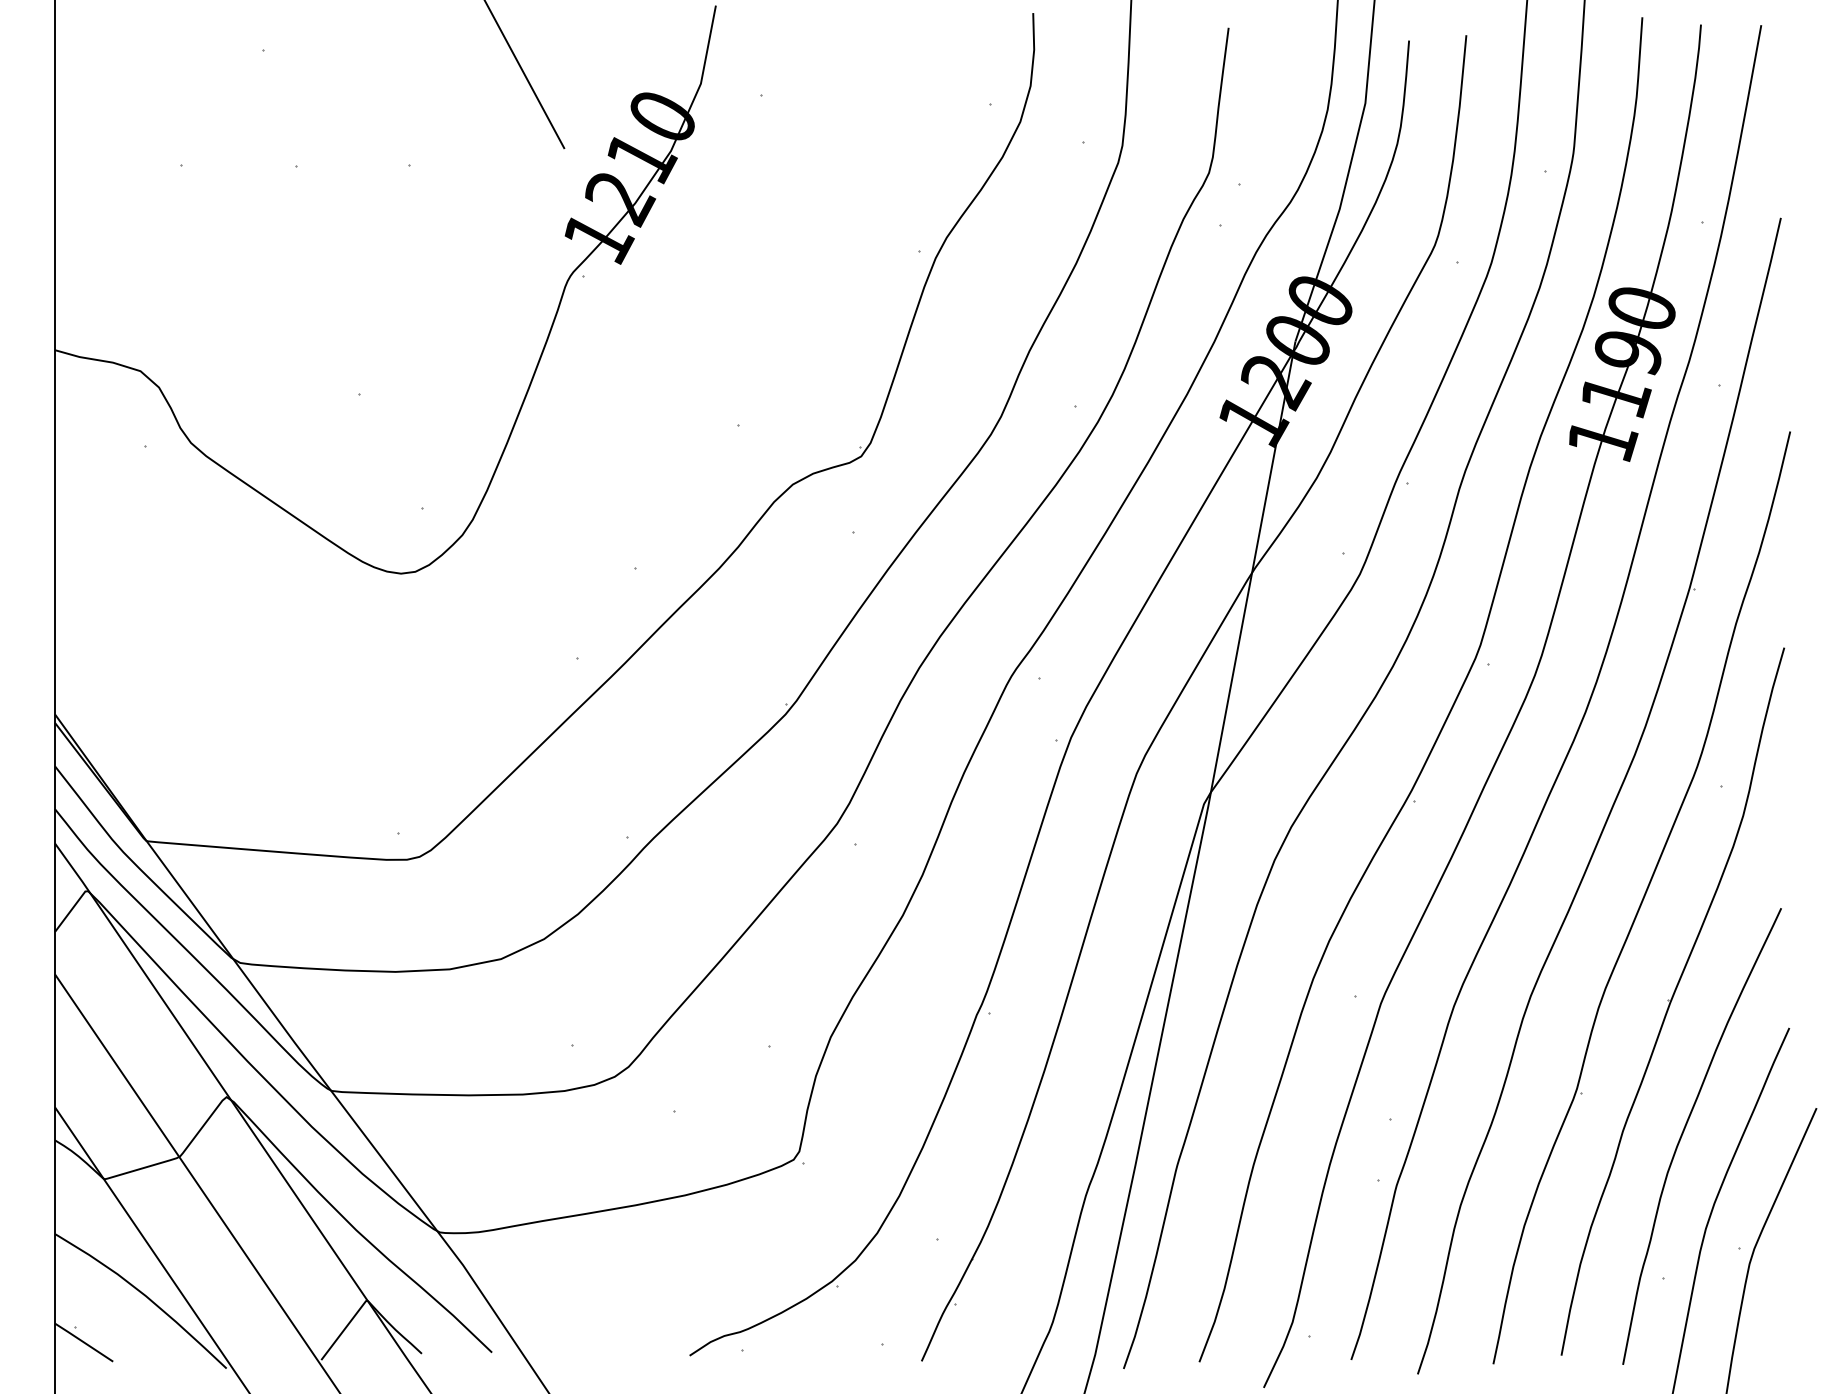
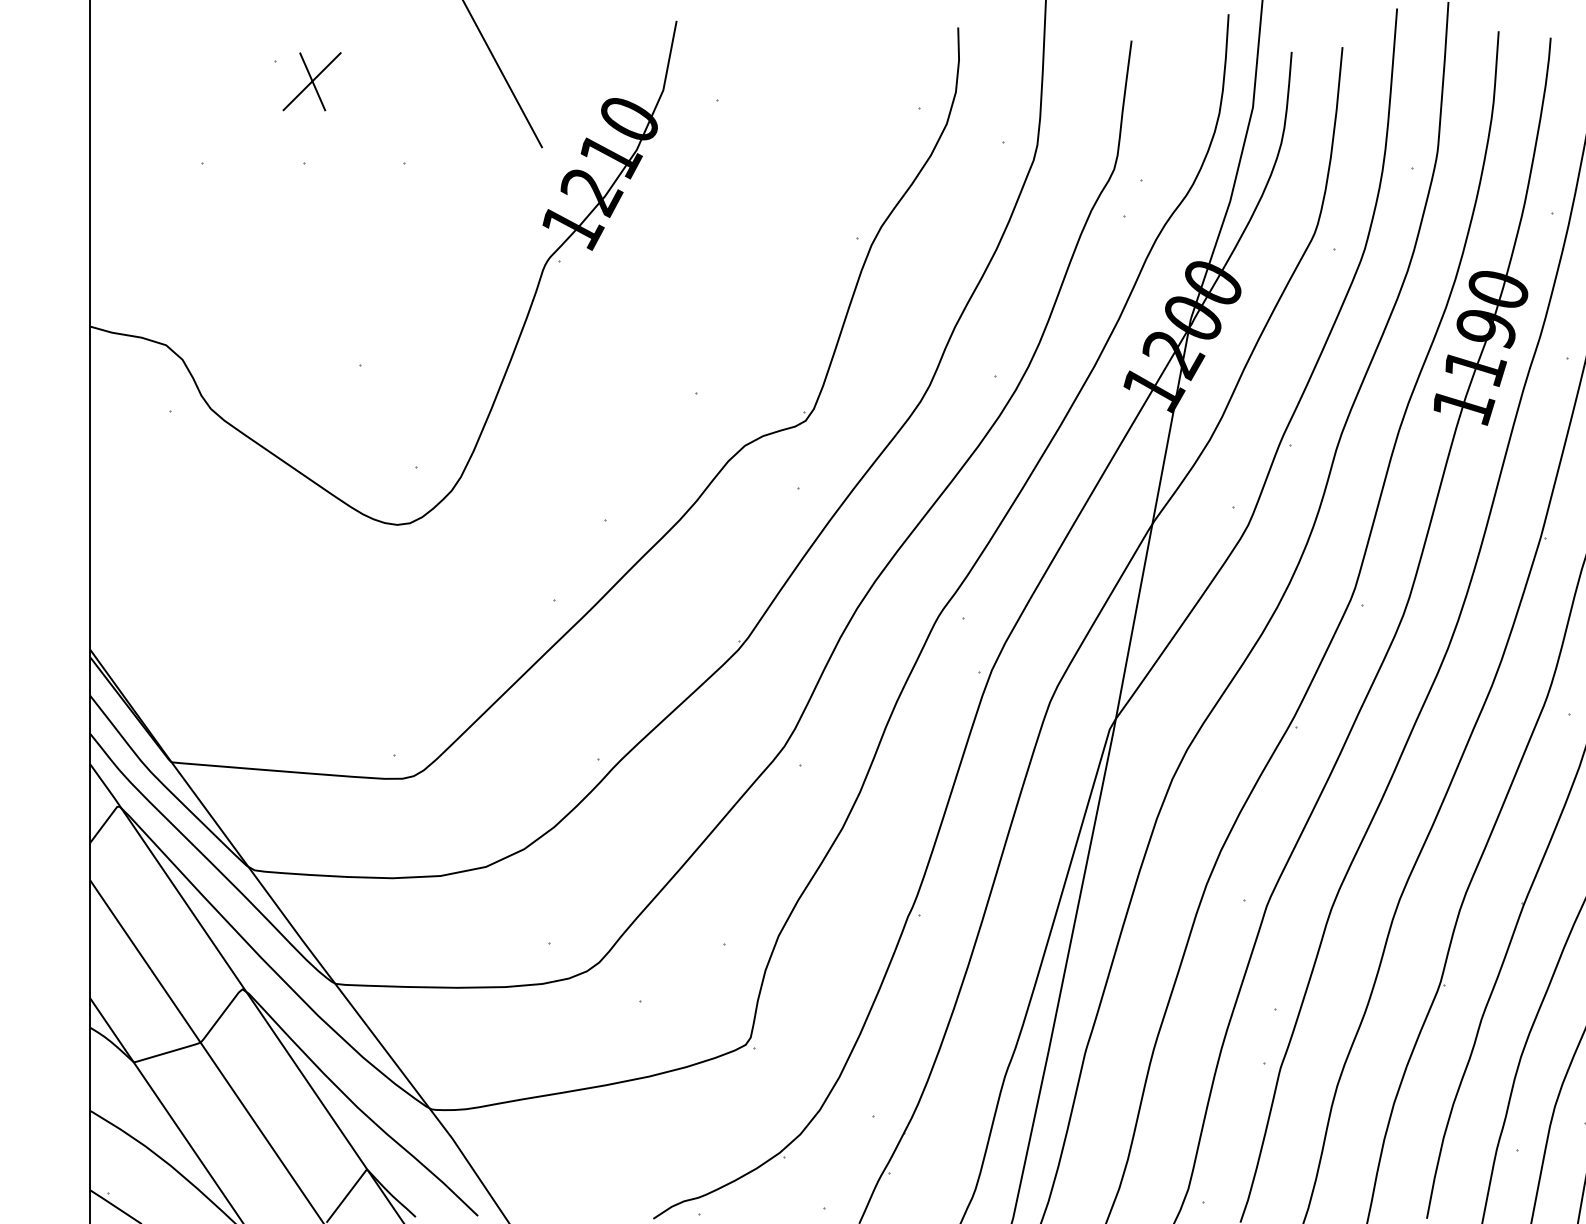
part: (304, 74) -> (311, 81), added

